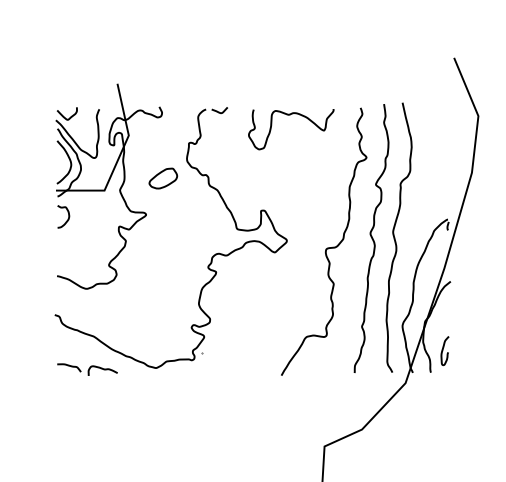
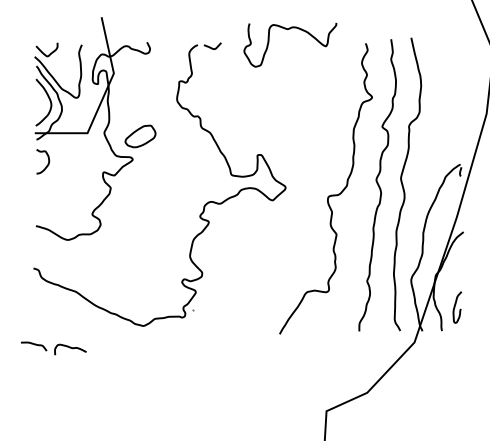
curve: (290, 115) -> (289, 29), moved
part: (163, 178) -> (140, 136), moved
part: (87, 369) -> (53, 348), moved

